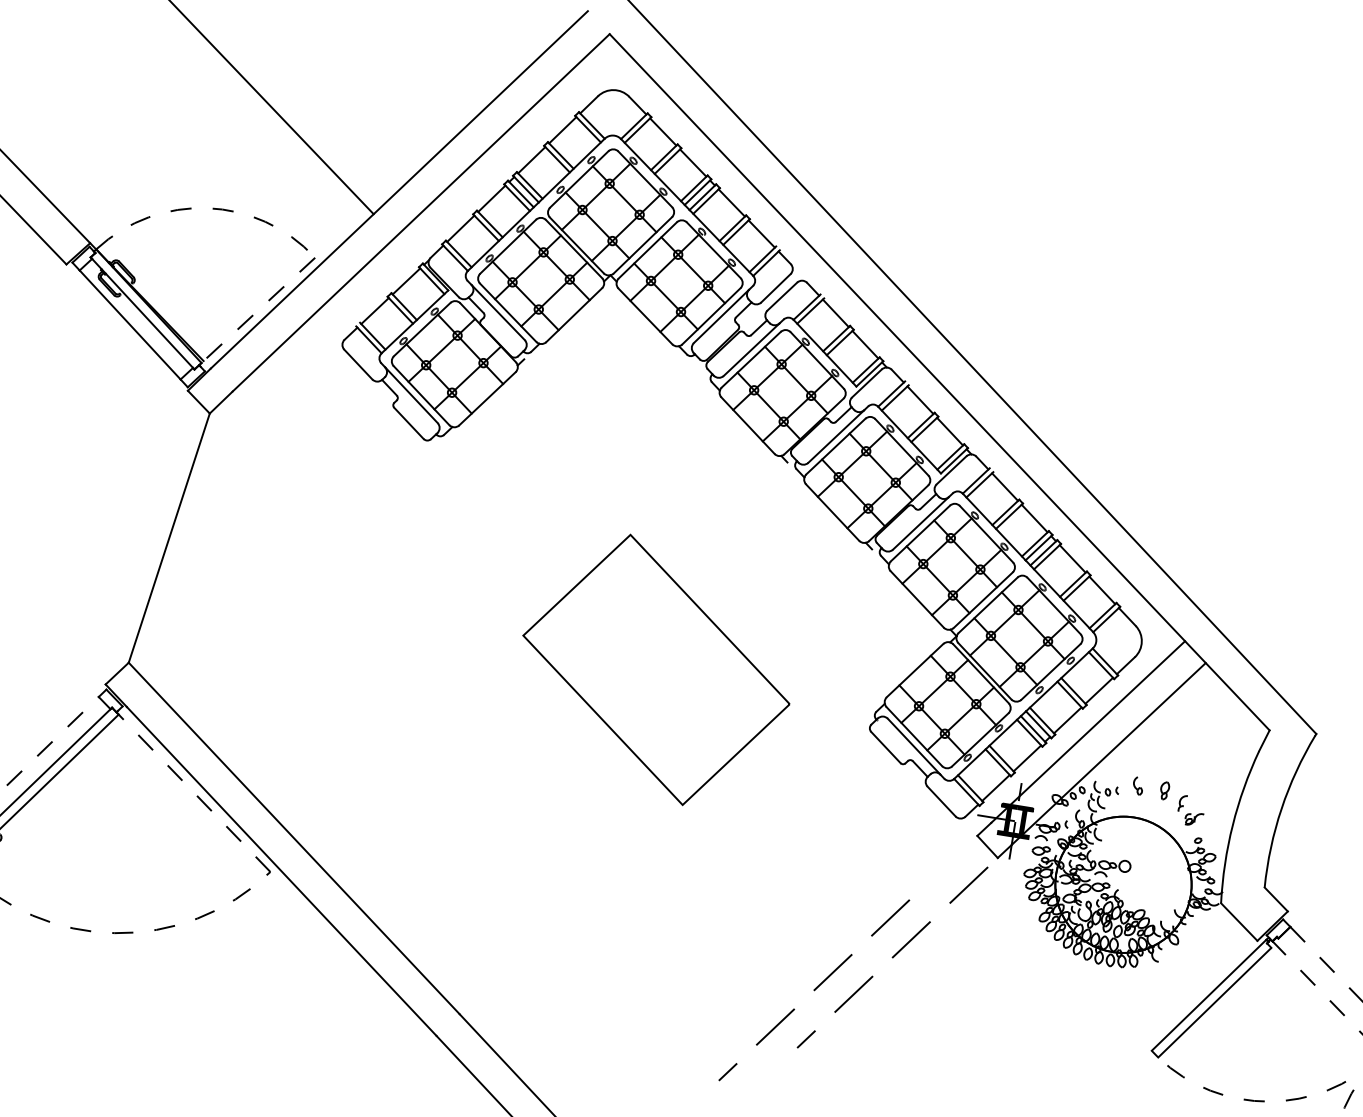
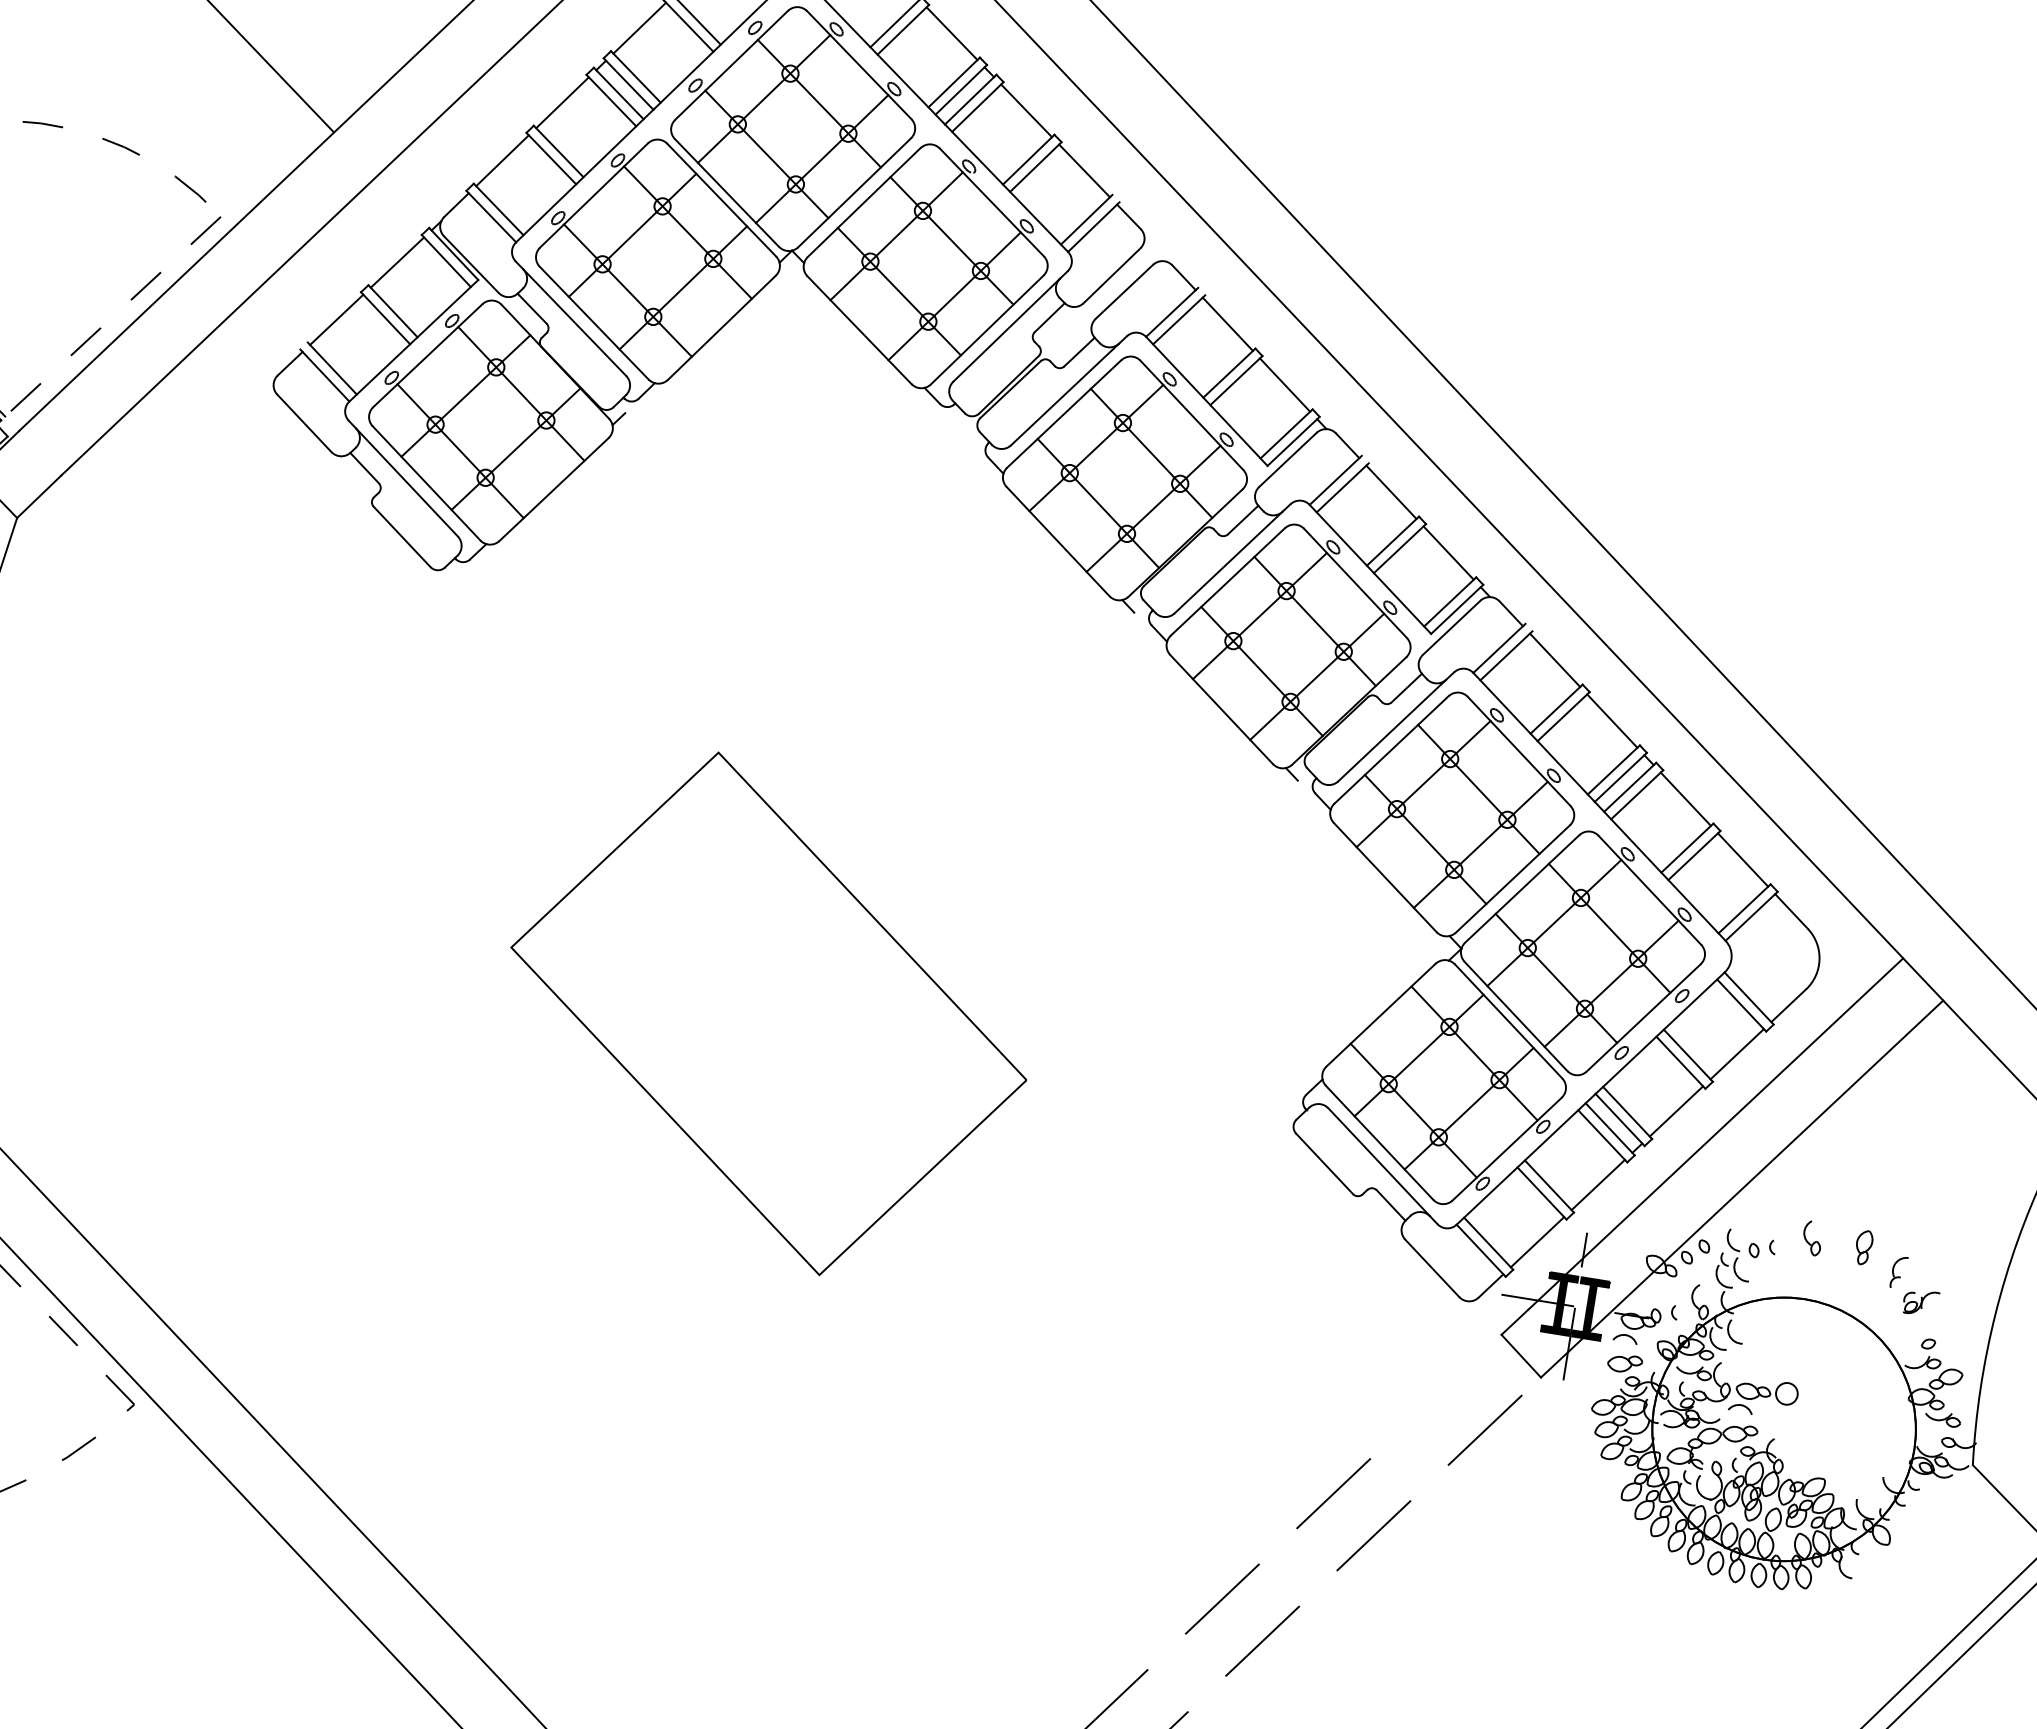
part: (656, 669) -> (768, 1013), moved

